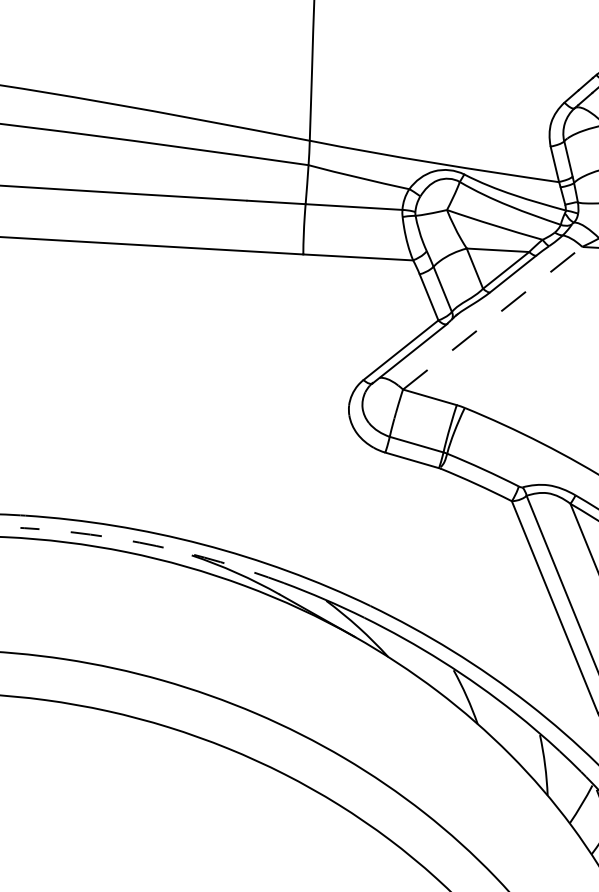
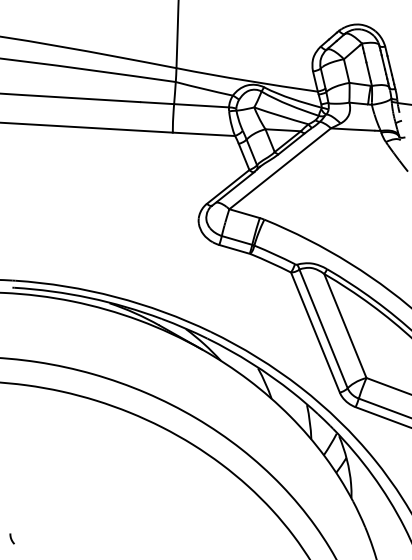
line: (493, 317) -> (280, 168), dashed -> solid
arc: (156, 545) -> (89, 297), dashed -> solid

